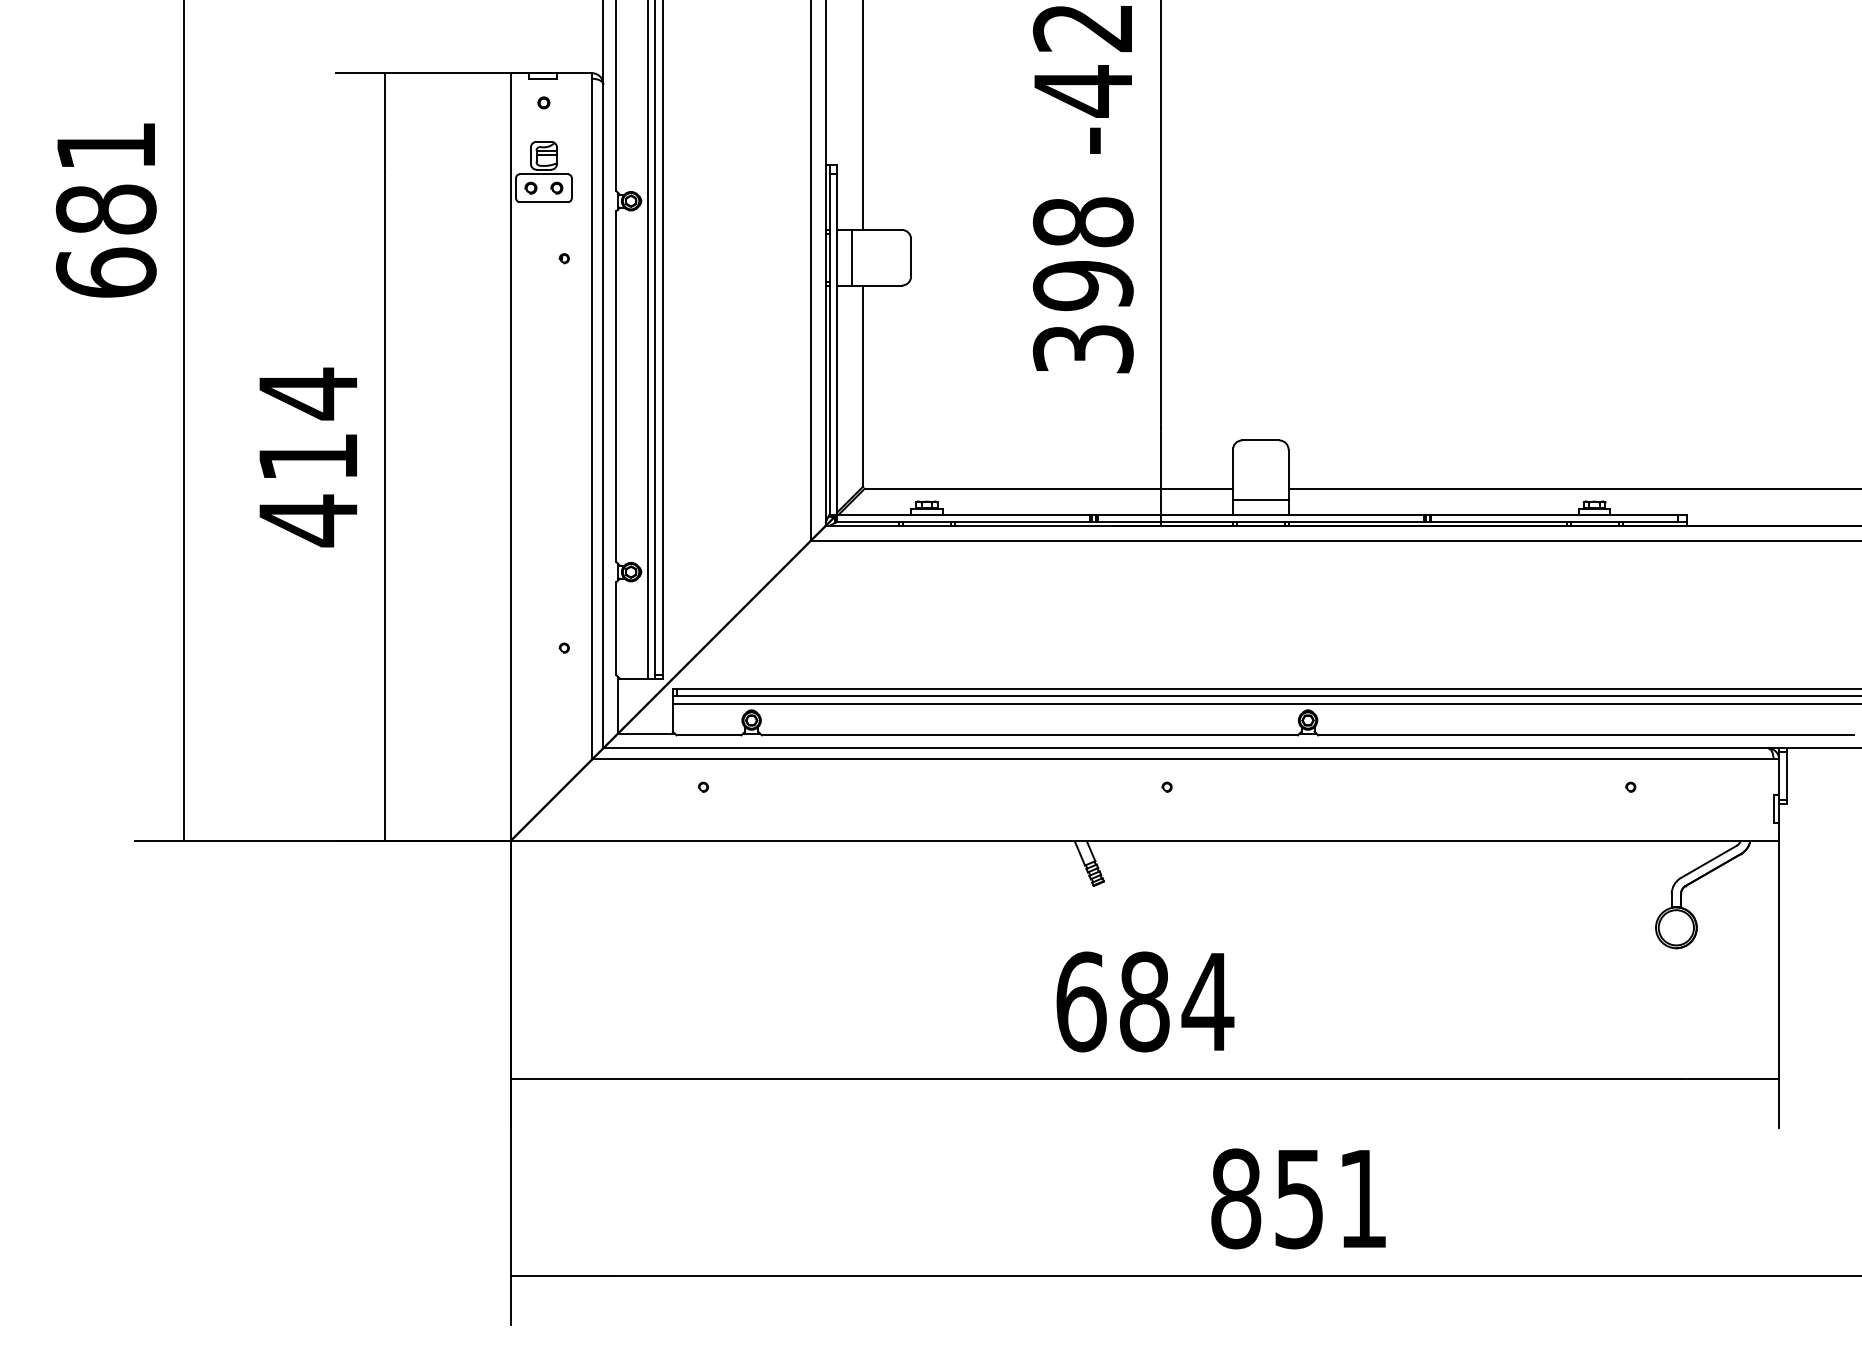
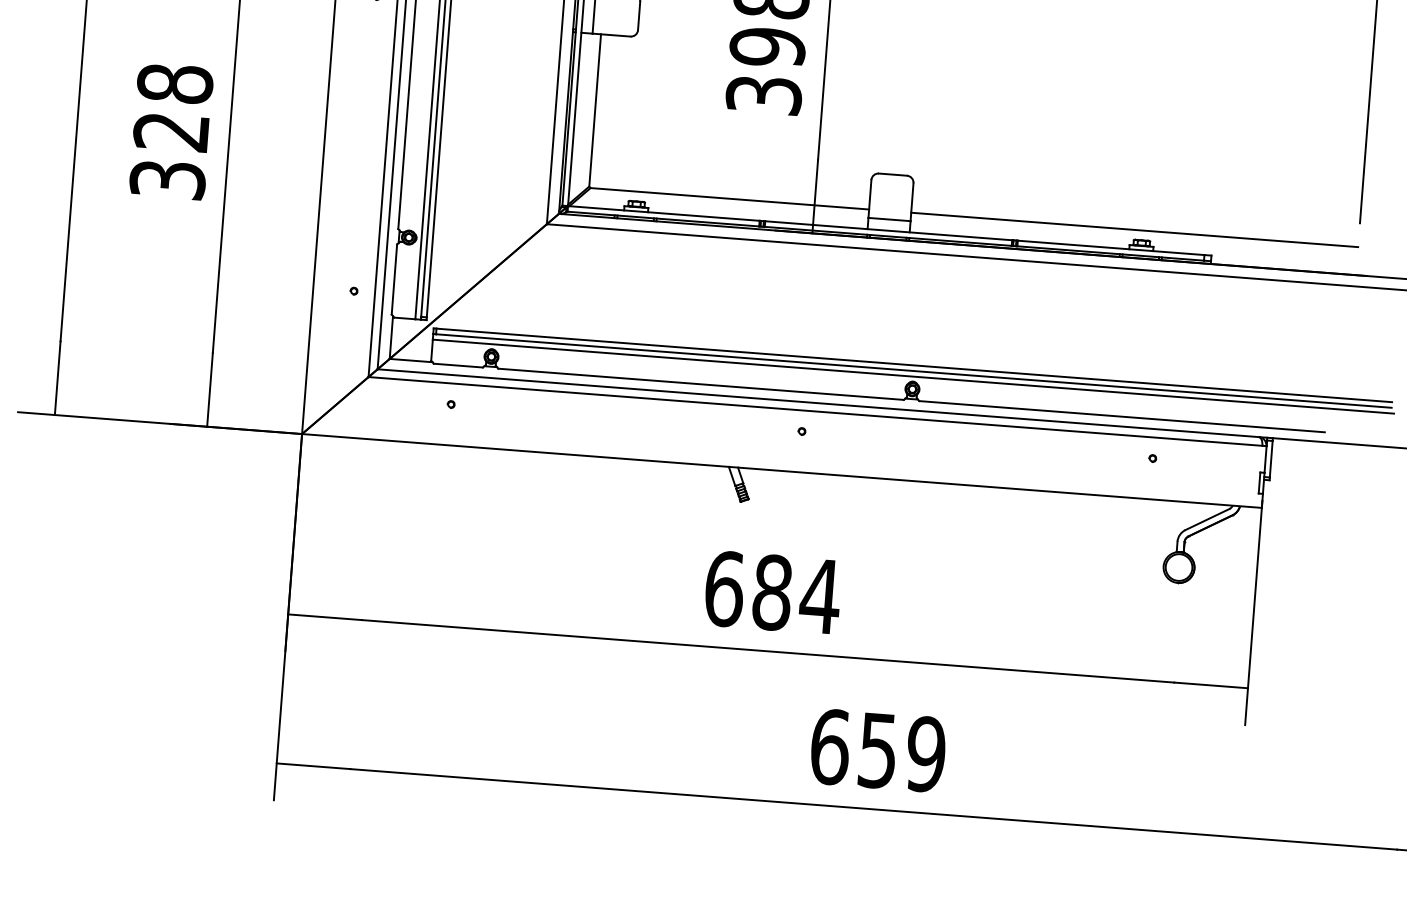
text: (308, 457) -> (171, 132), 414 -> 328
text: (1299, 1198) -> (878, 750), 851 -> 659

